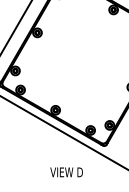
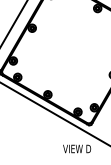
text: (66, 172) -> (76, 149), moved

